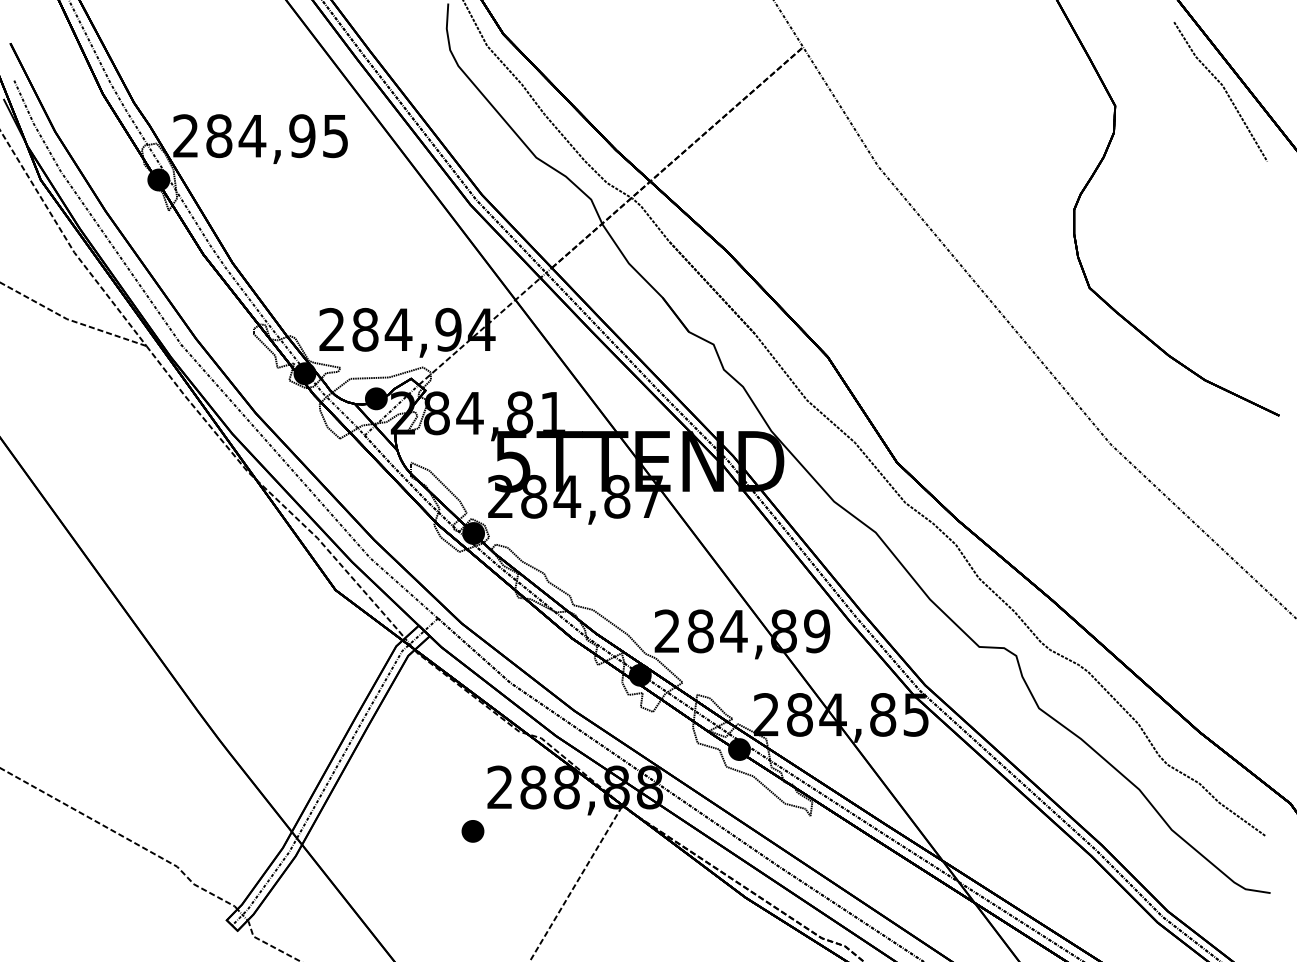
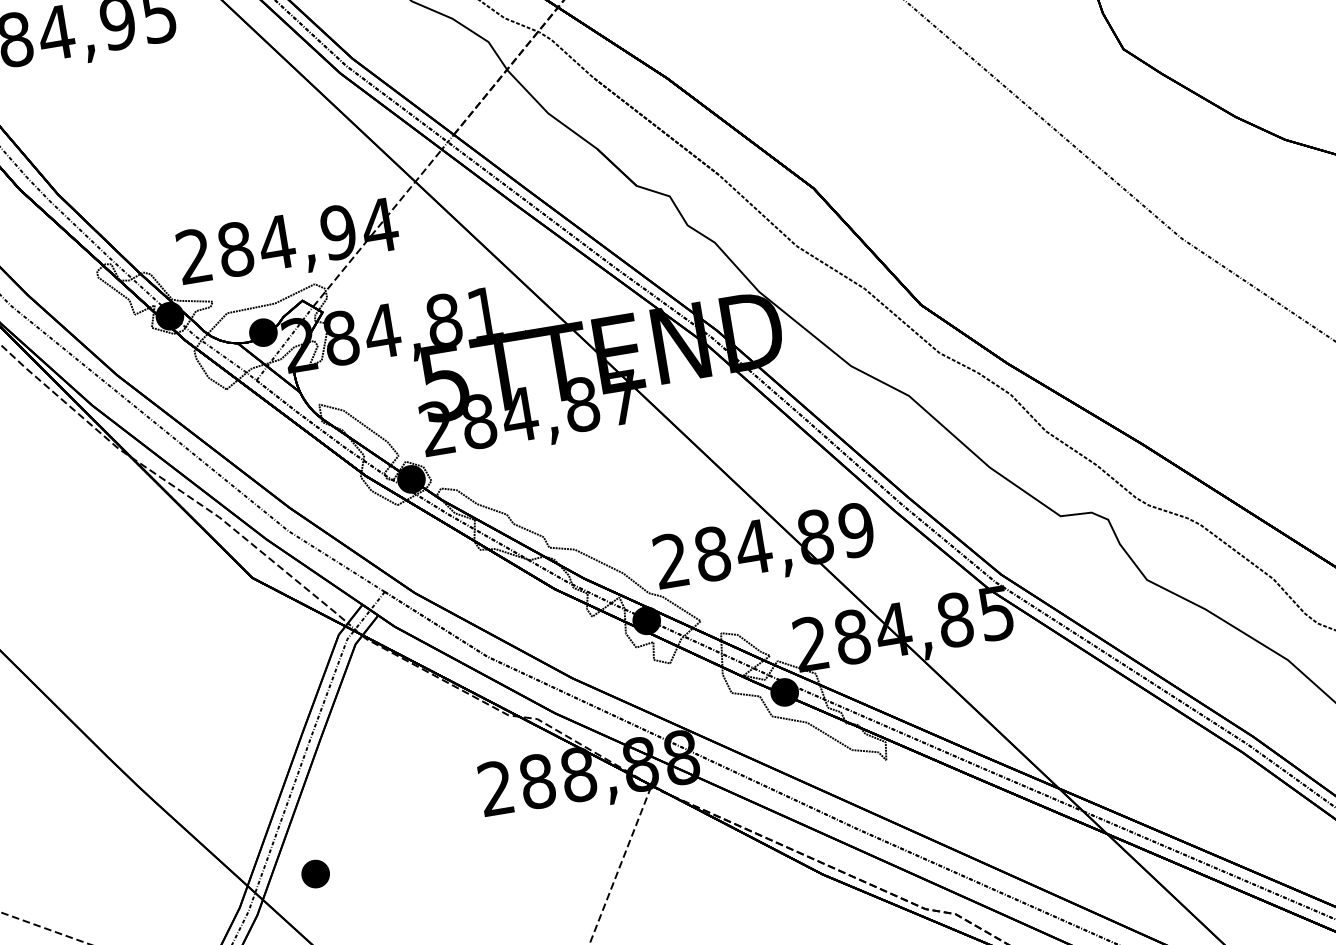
part: (472, 831) -> (315, 874), moved

